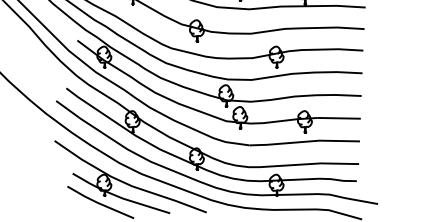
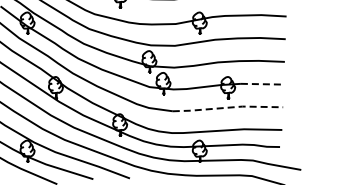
line: (339, 118) -> (262, 84), solid -> dashed
line: (304, 141) -> (227, 107), solid -> dashed

